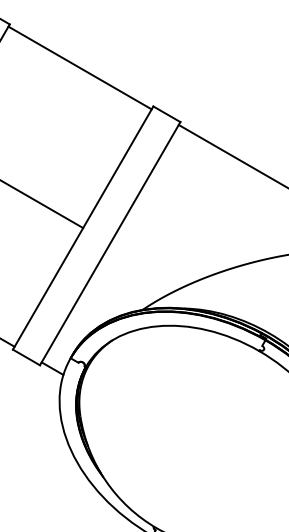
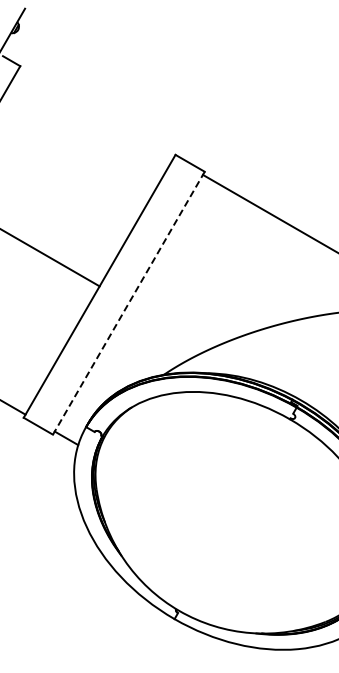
line: (79, 68) -> (95, 113), removed
line: (109, 243) -> (128, 303), solid -> dashed

